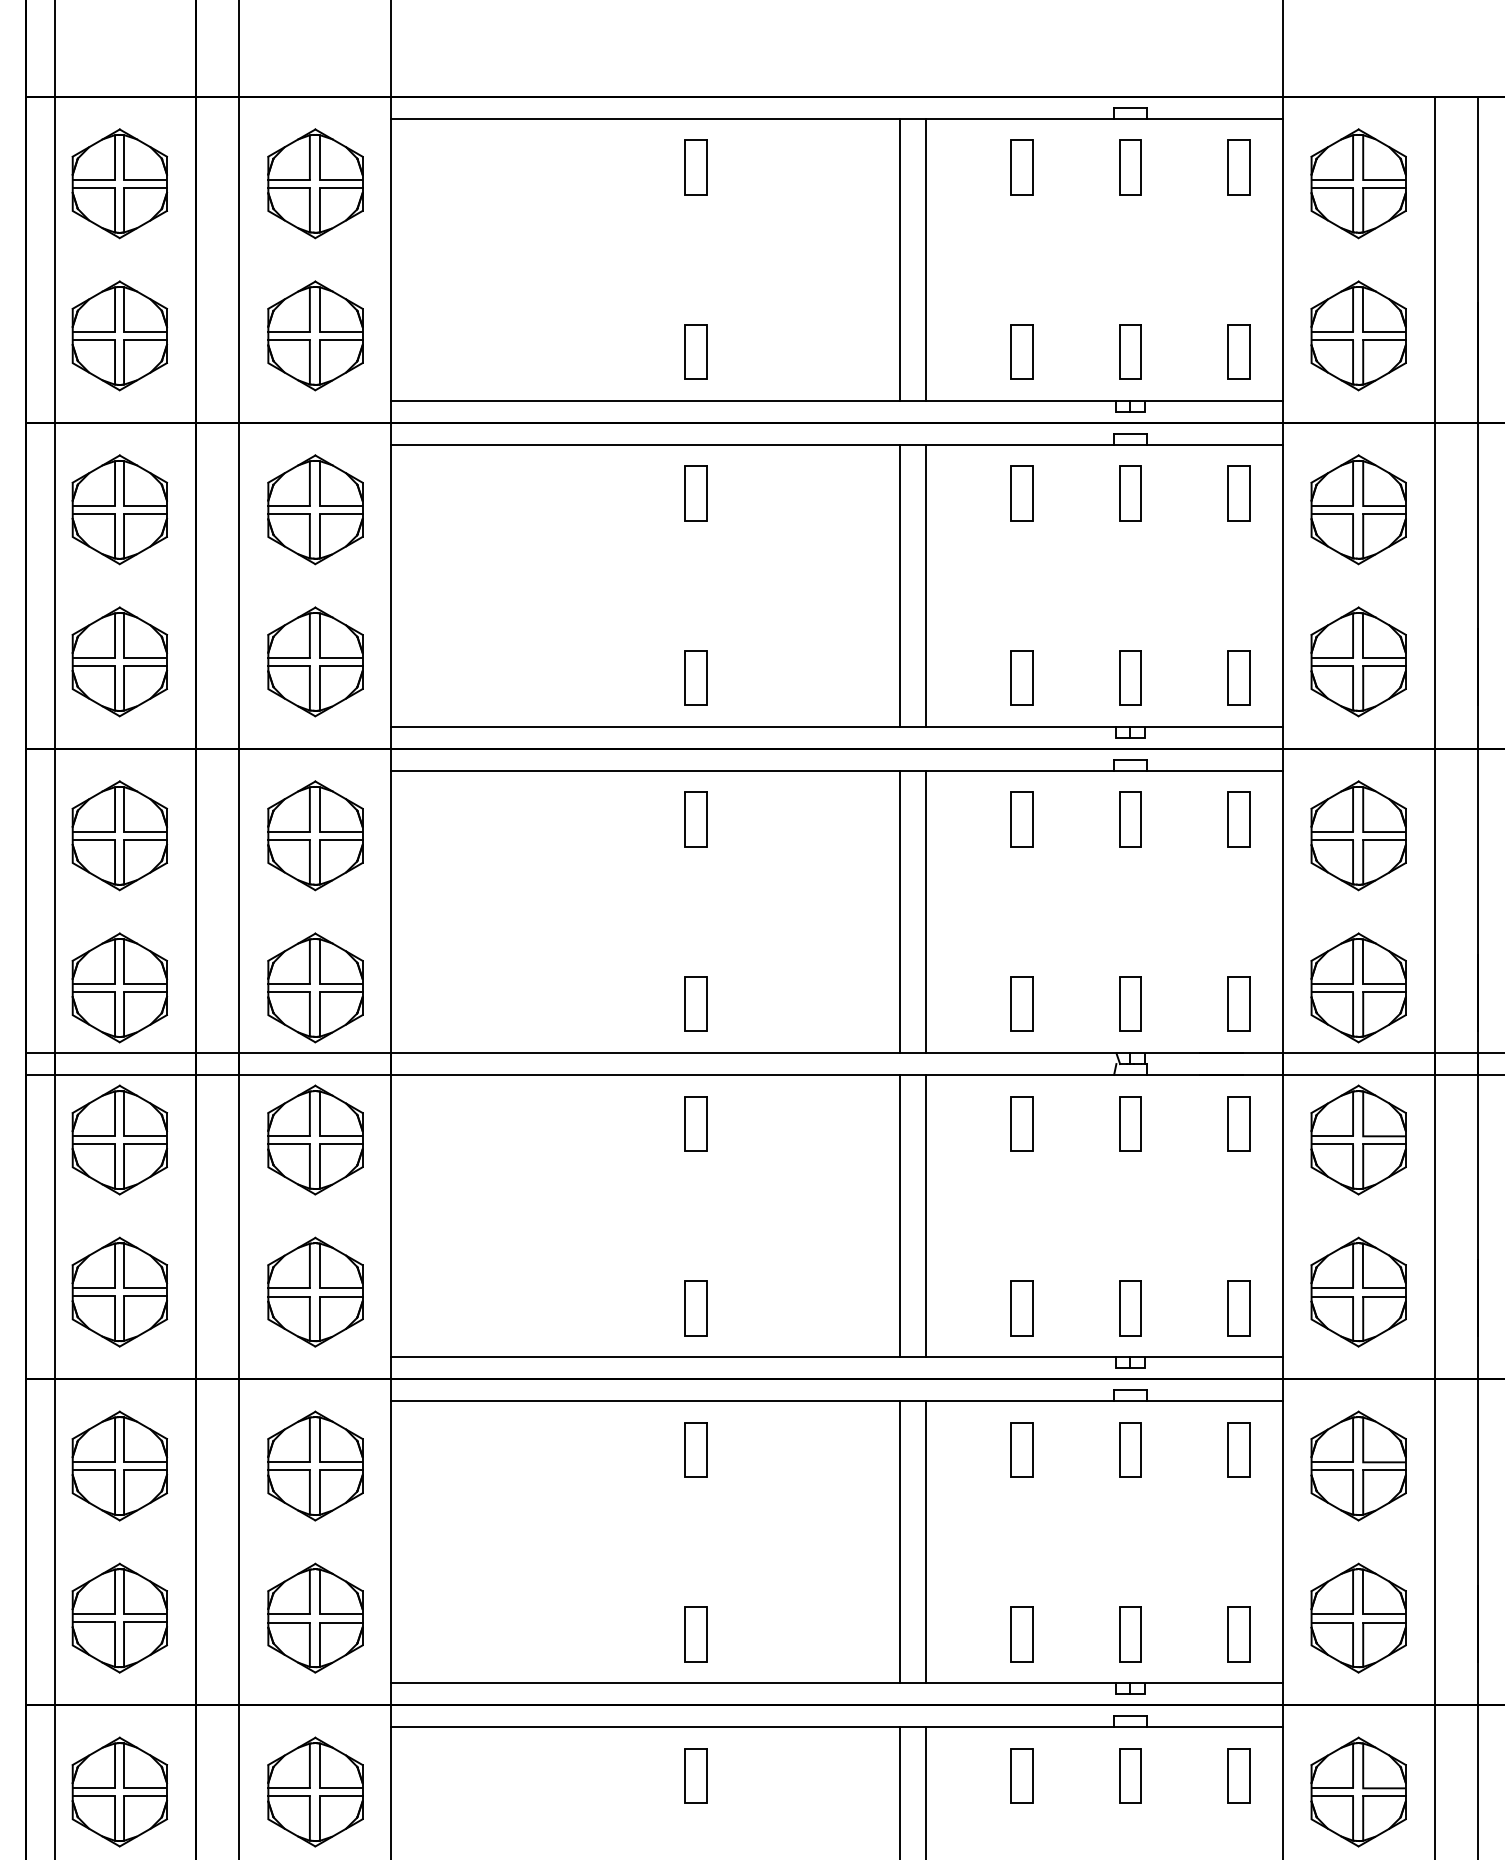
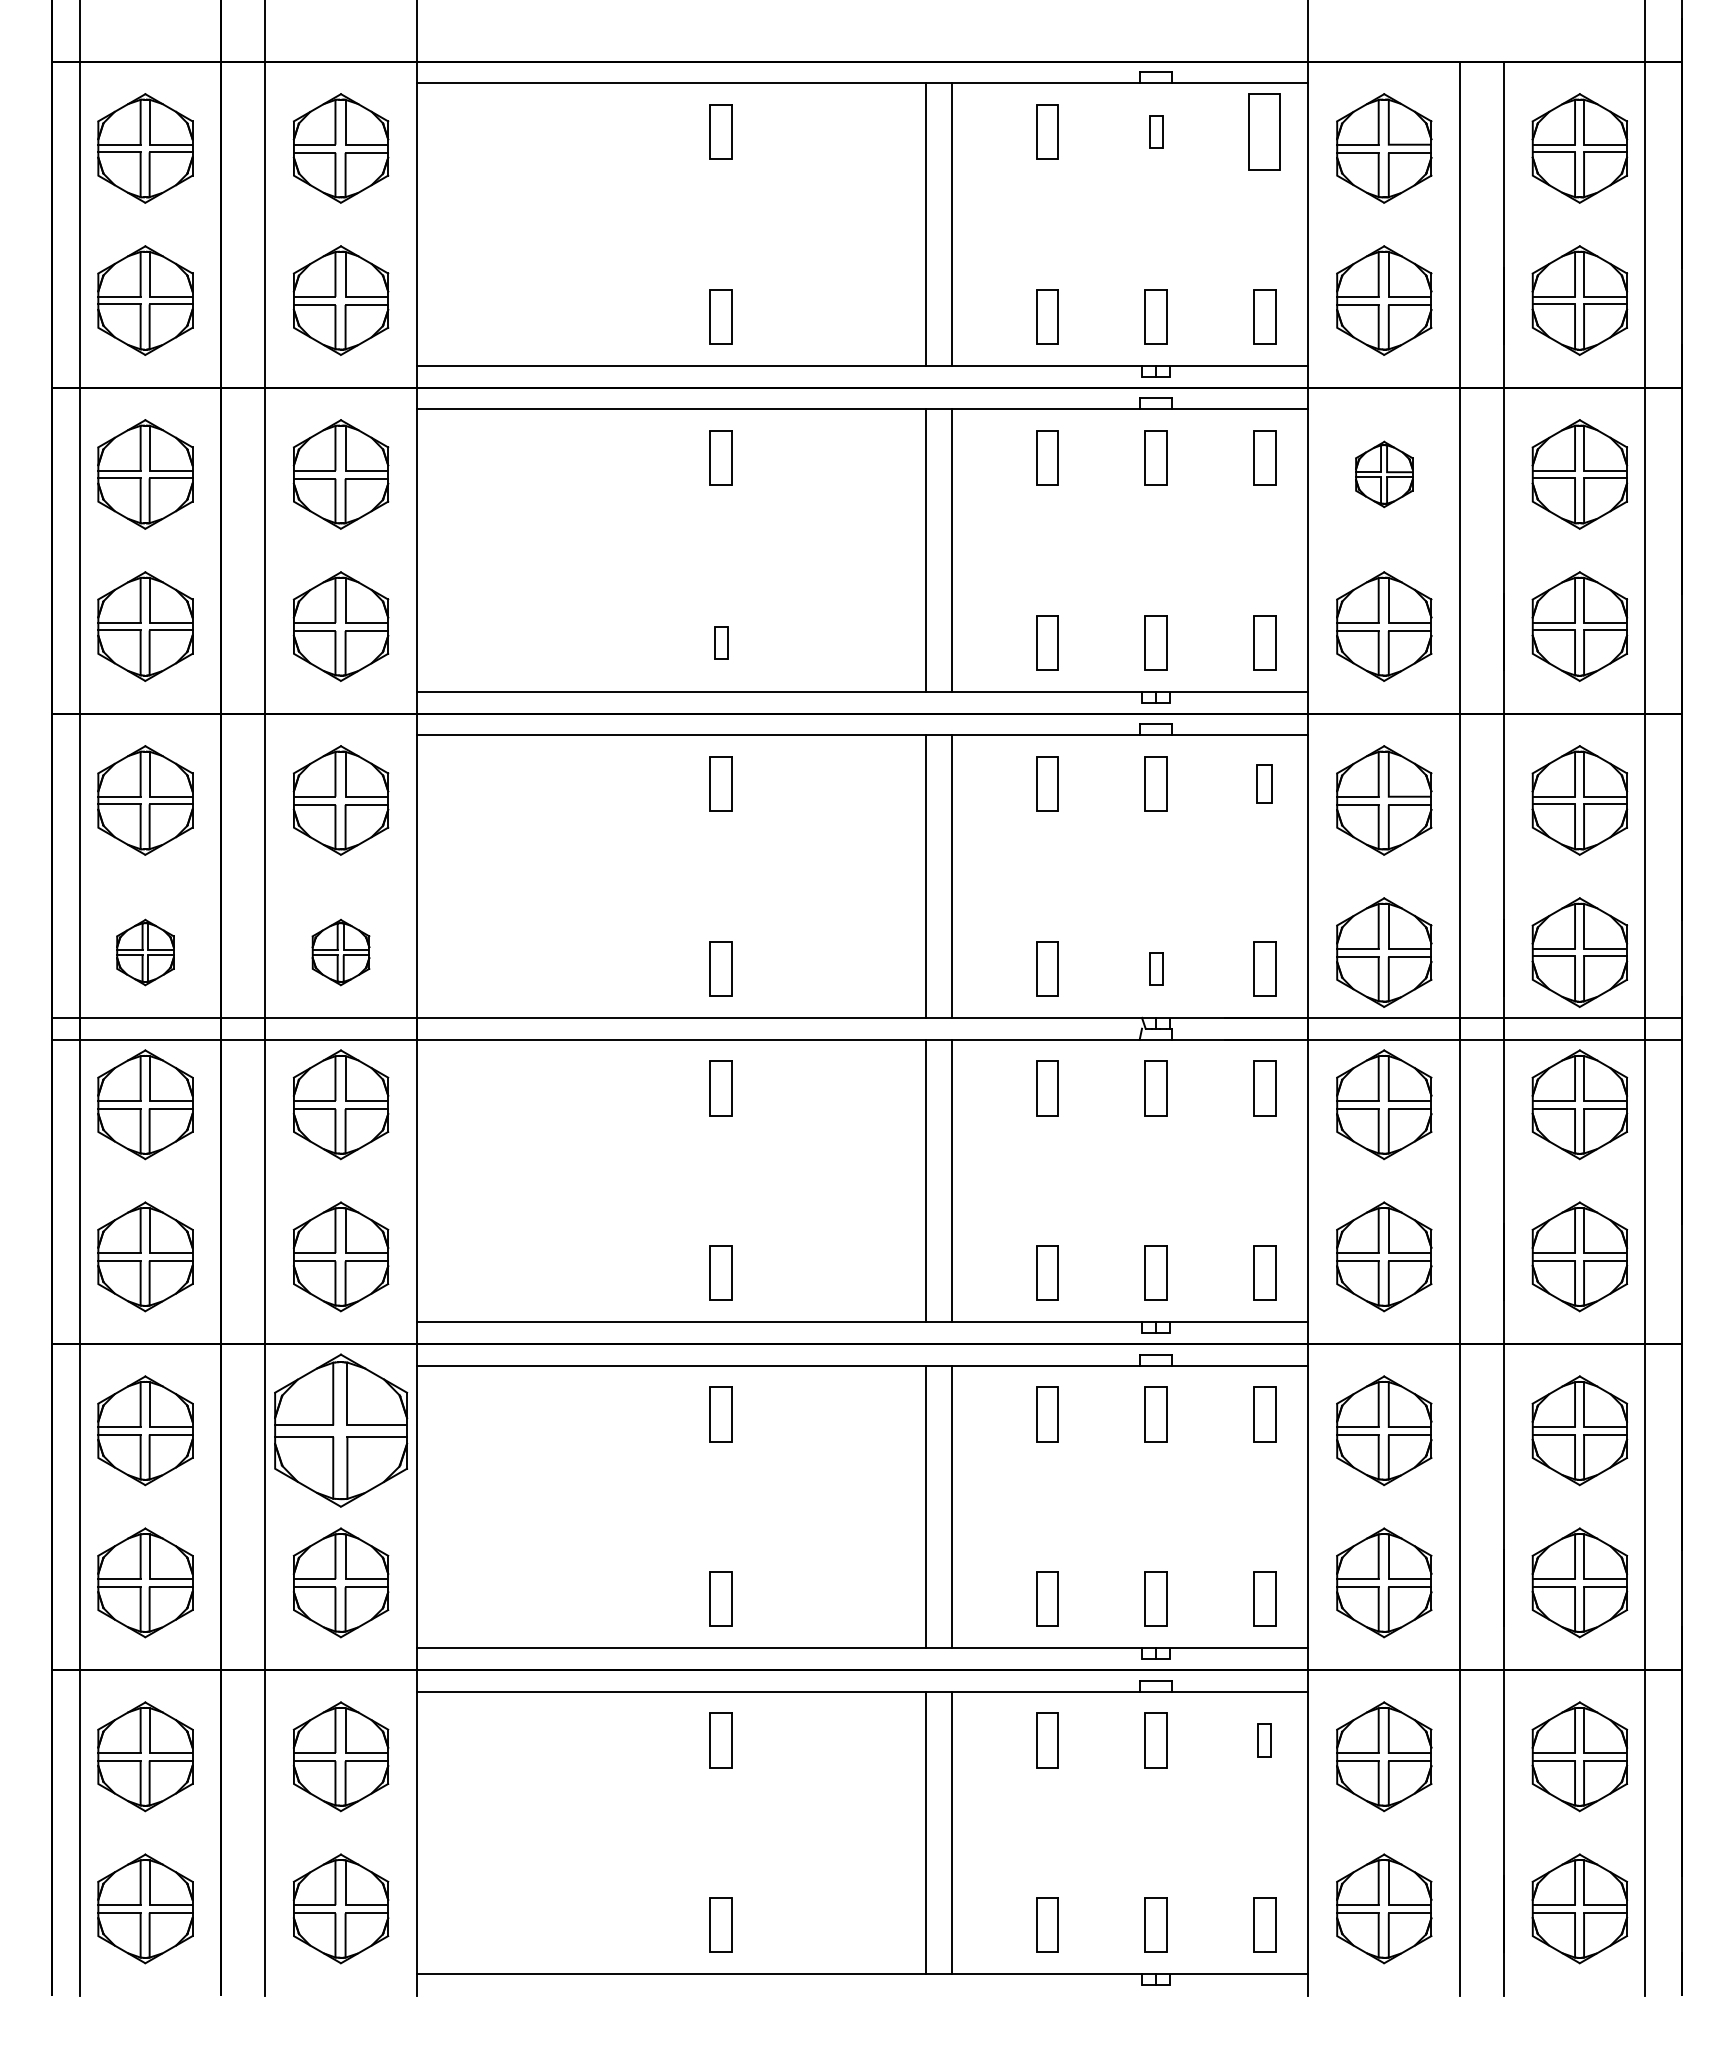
part: (1129, 166) -> (1155, 131), size x0.6
part: (1238, 166) -> (1264, 131), size x1.4
part: (1358, 509) -> (1384, 474), size x0.6
part: (694, 677) -> (720, 642), size x0.6
part: (1238, 818) -> (1264, 783), size x0.7
part: (119, 987) -> (145, 952), size x0.6
part: (314, 987) -> (340, 952), size x0.6
part: (1129, 1003) -> (1155, 968), size x0.6
part: (314, 1465) -> (340, 1430), size x1.4
part: (1238, 1775) -> (1264, 1740), size x0.6

